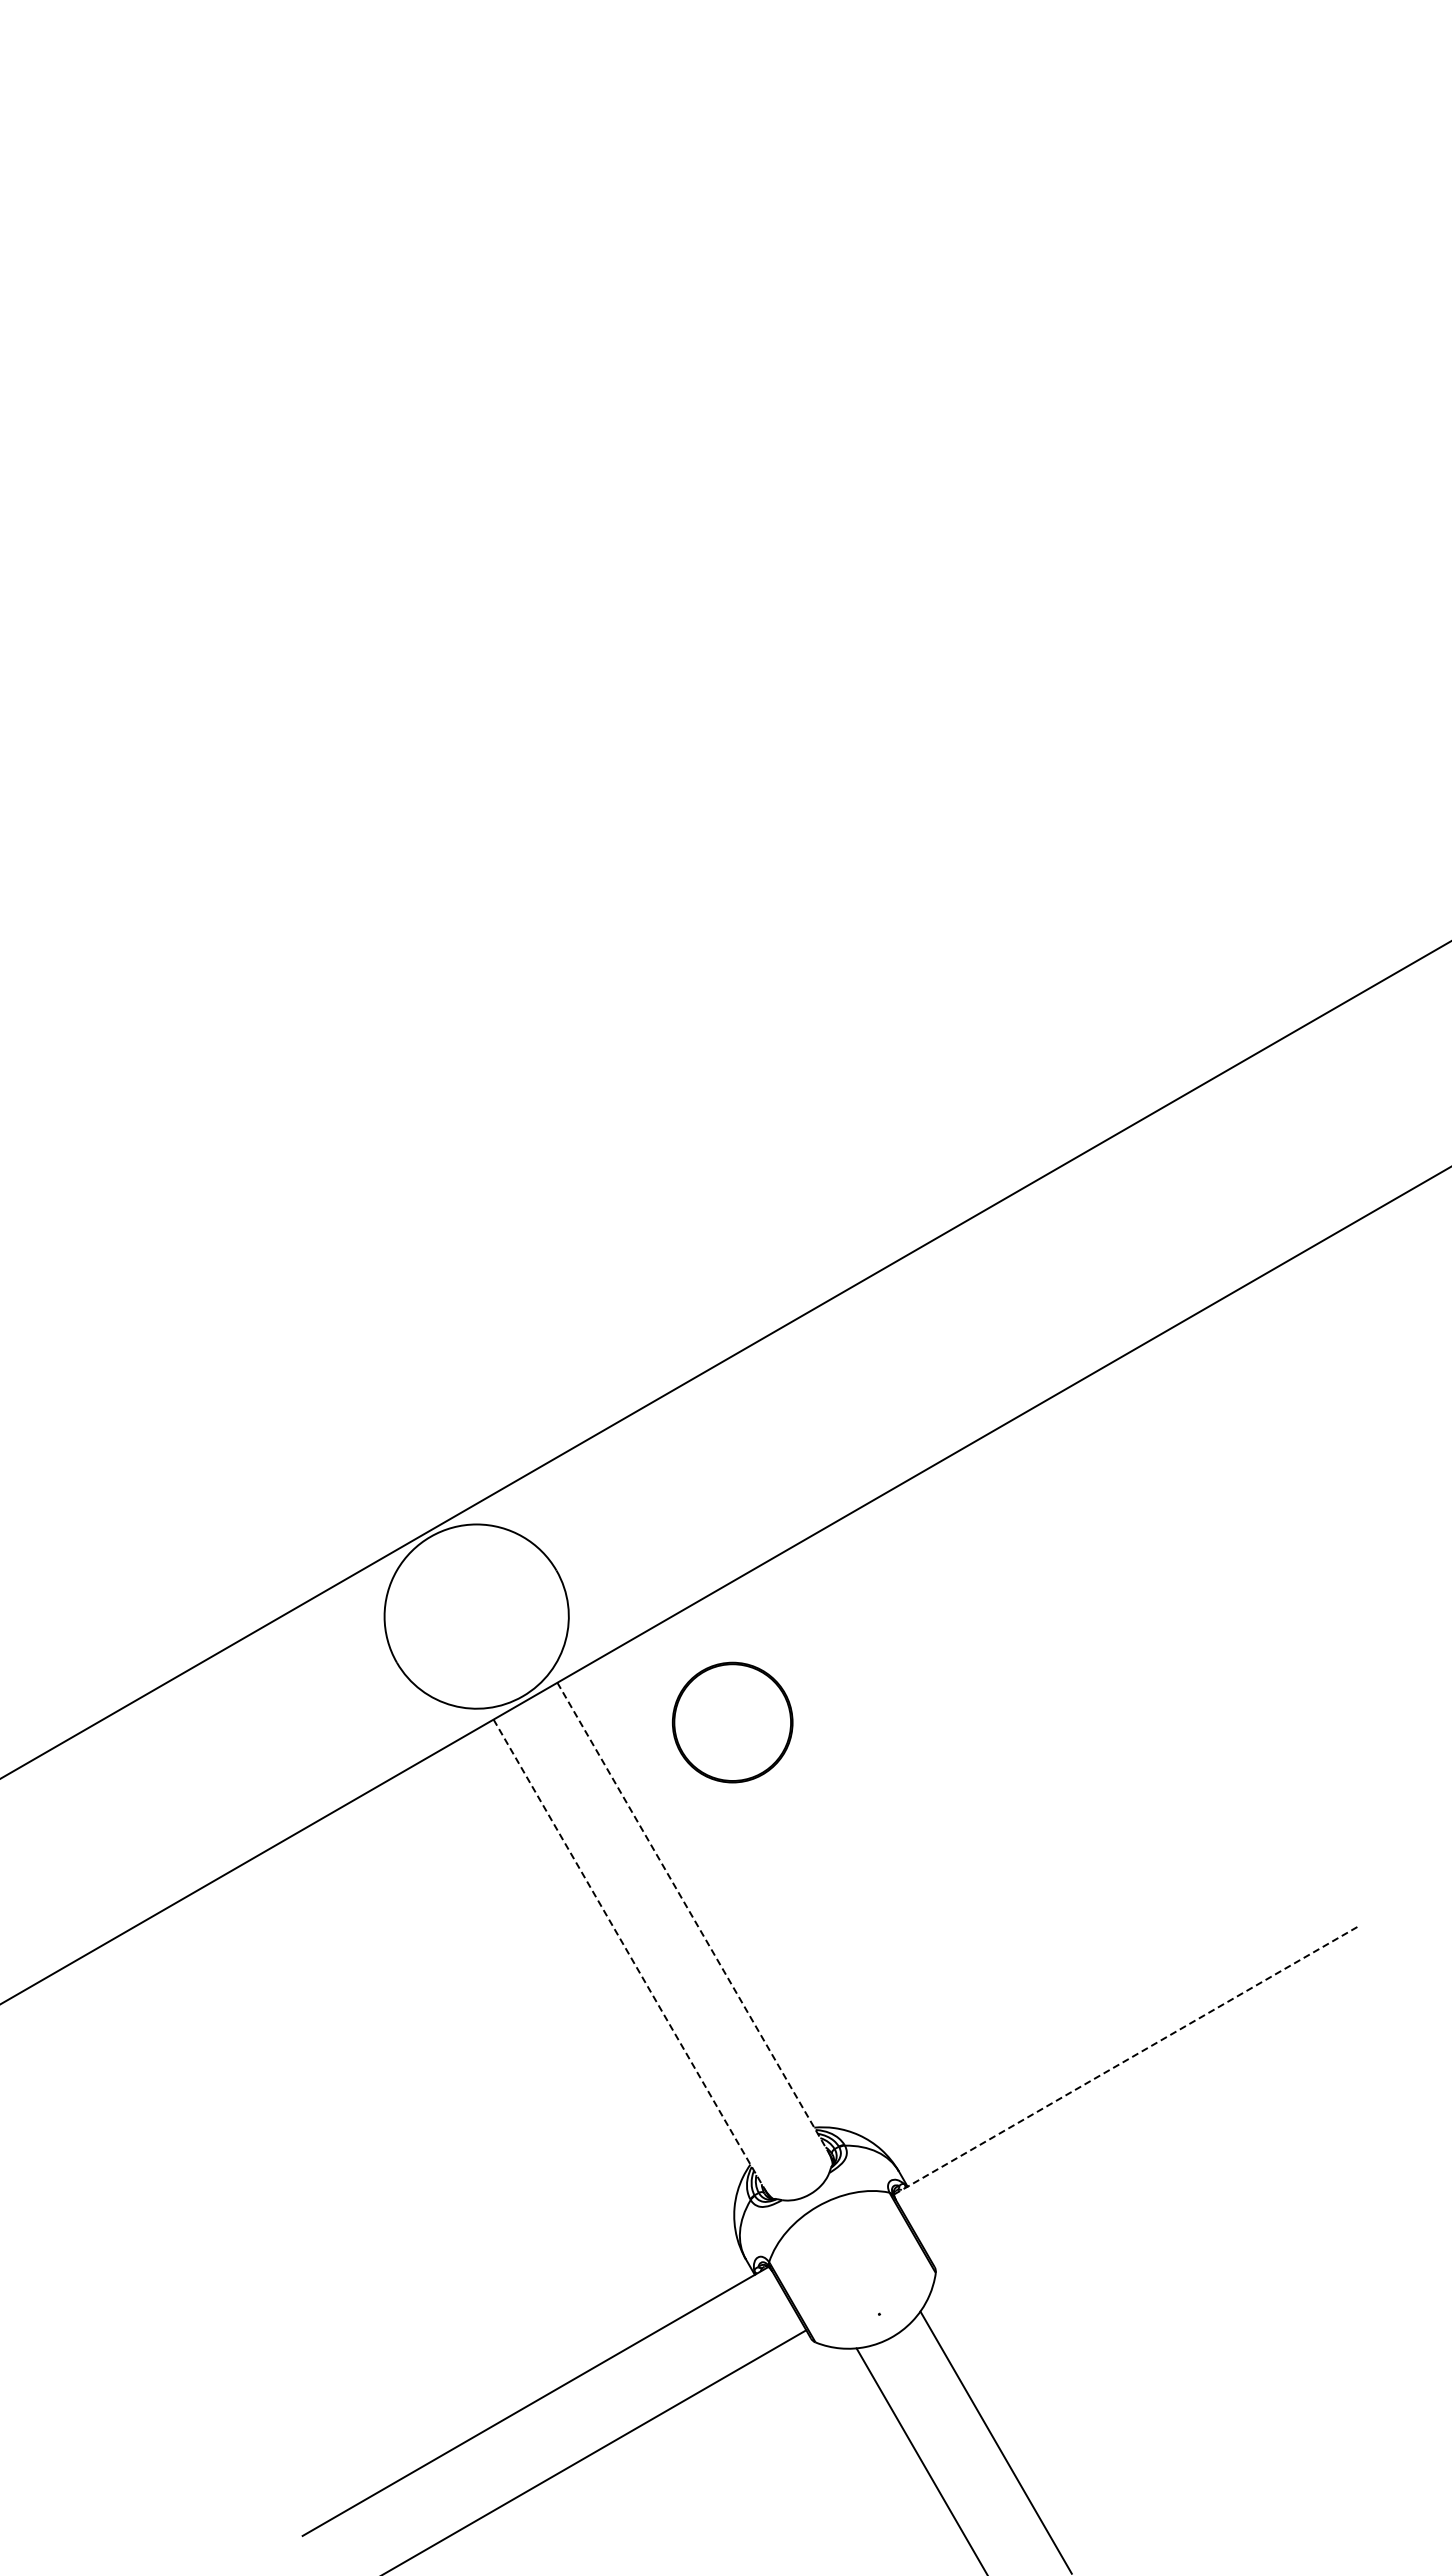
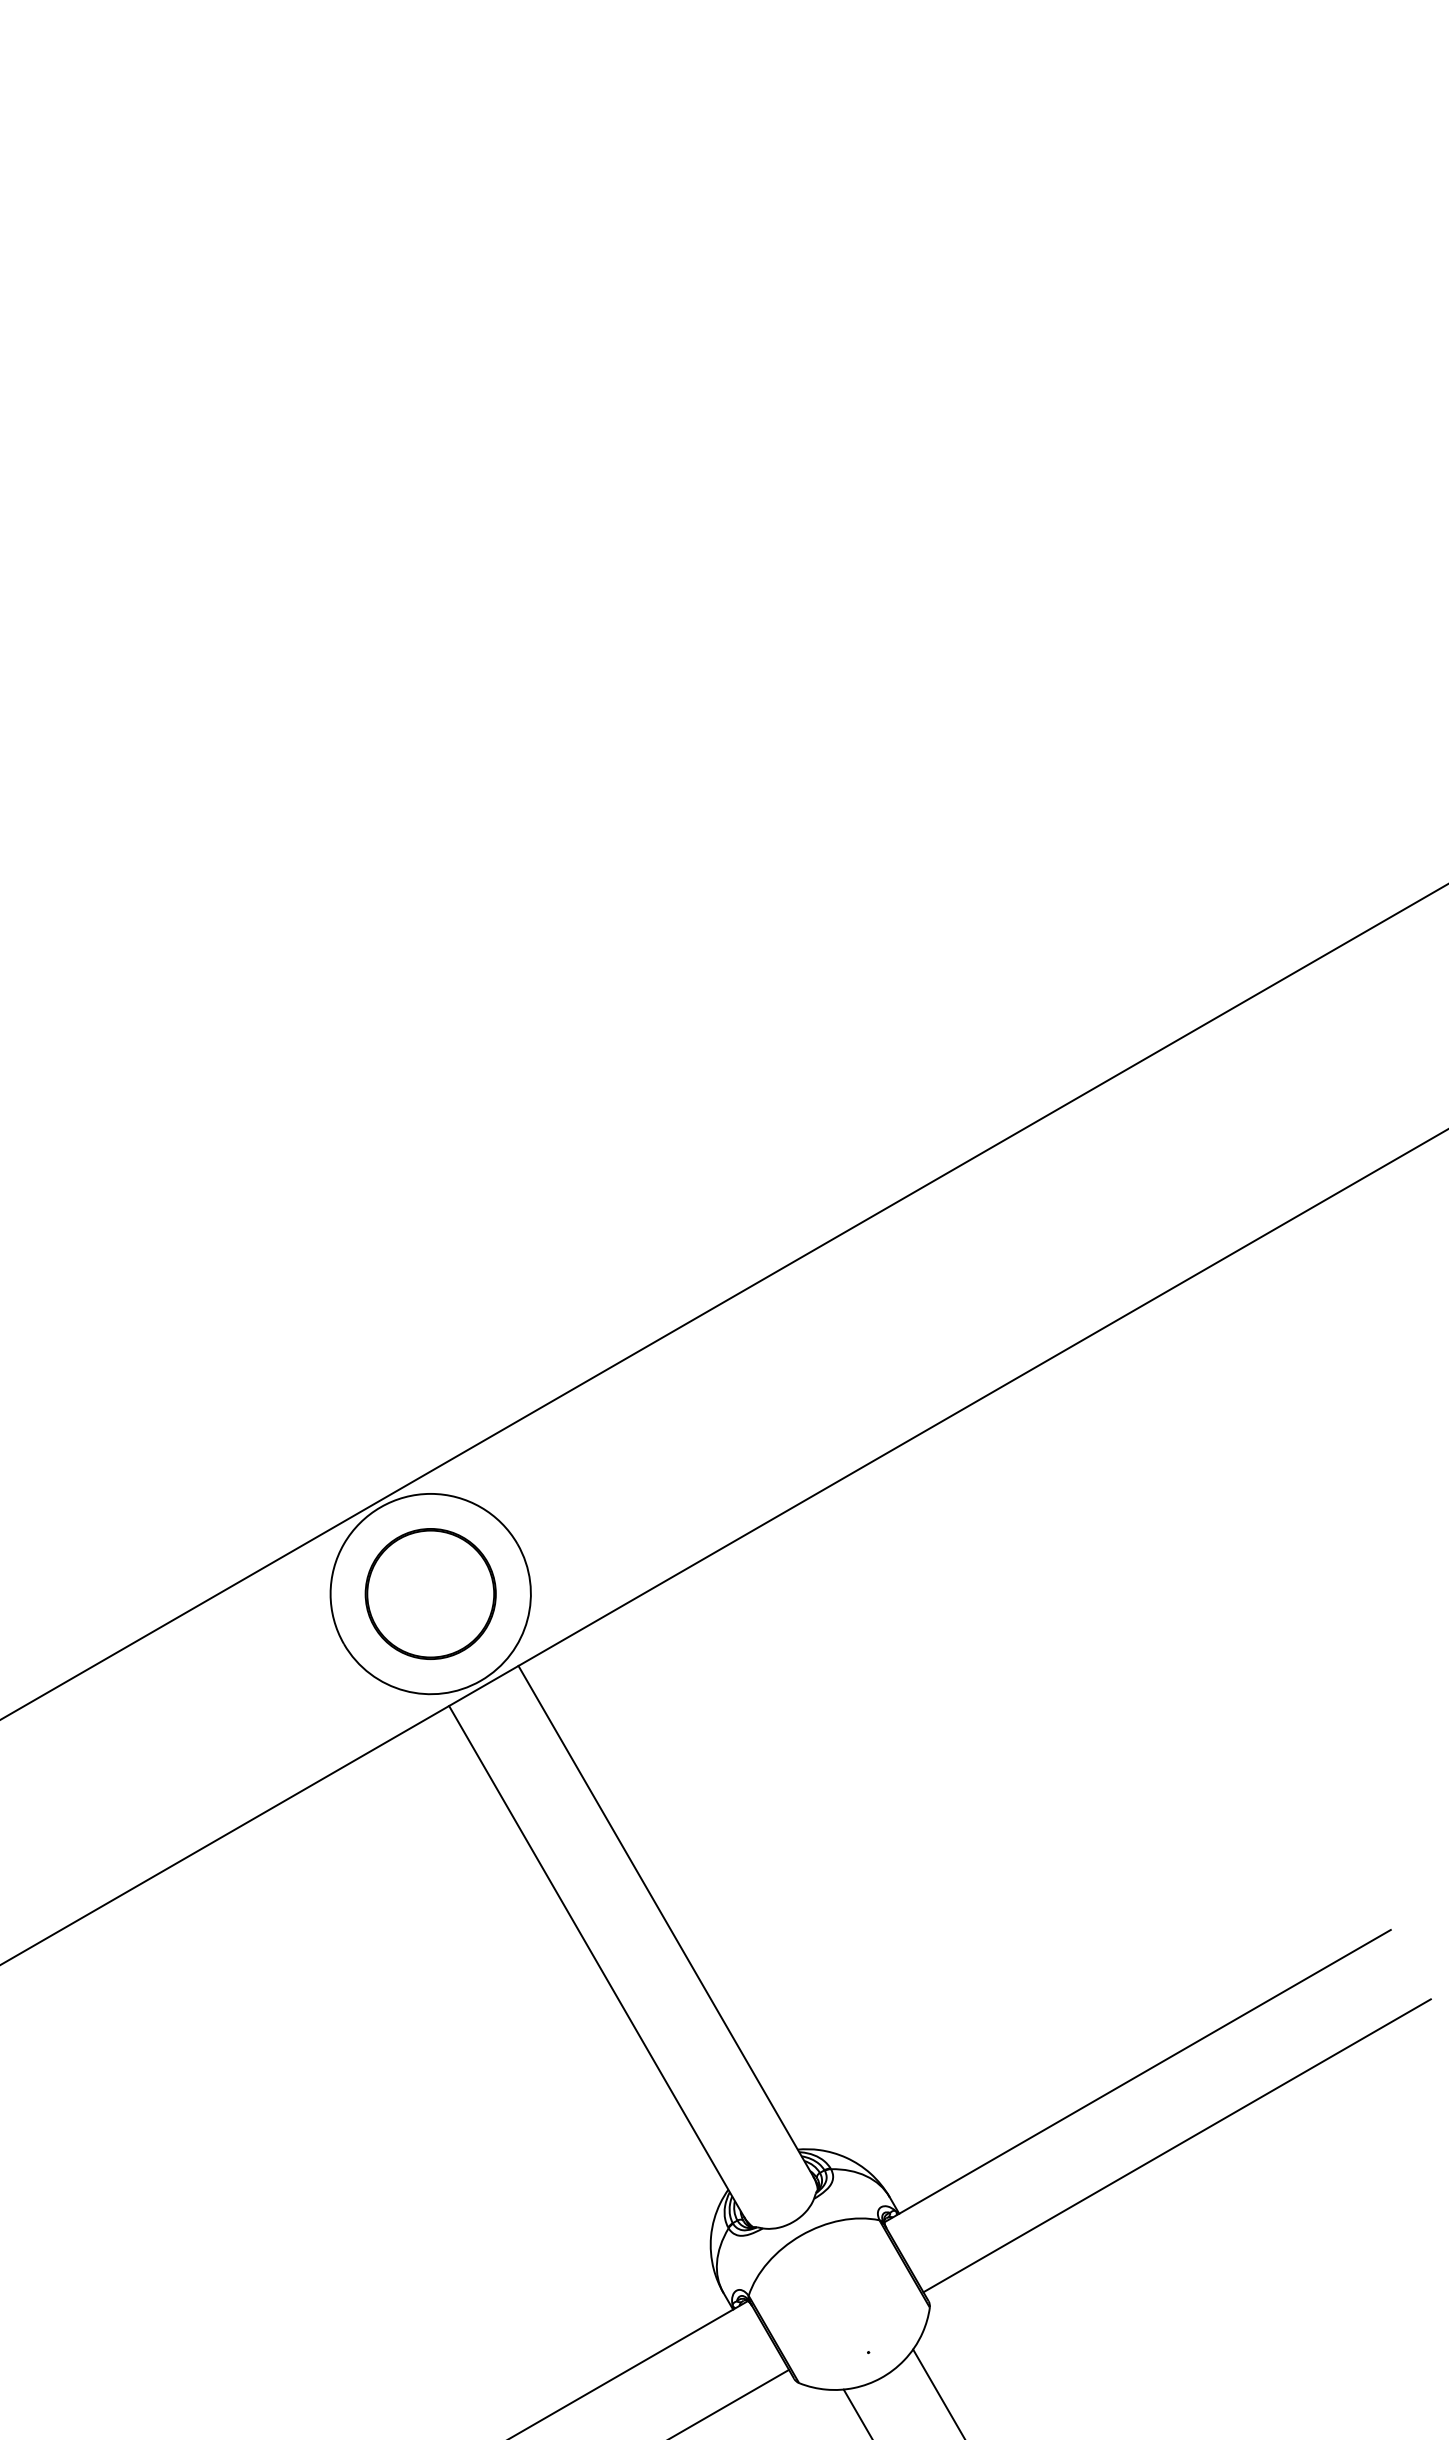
part: (732, 1722) -> (430, 1593), moved
line: (693, 1918) -> (666, 1922), dashed -> solid
line: (629, 1955) -> (596, 1962), dashed -> solid
line: (1126, 2060) -> (1137, 2076), dashed -> solid
line: (1162, 2123) -> (1176, 2145), added

